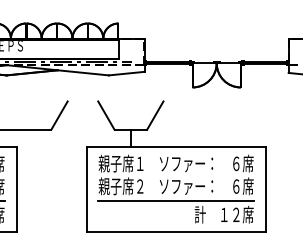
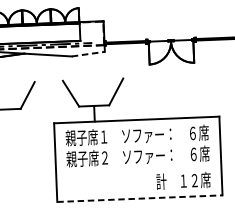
line: (127, 73) -> (88, 54), solid -> dashed
line: (175, 200) -> (138, 169), removed
line: (176, 232) -> (140, 199), solid -> dashed

